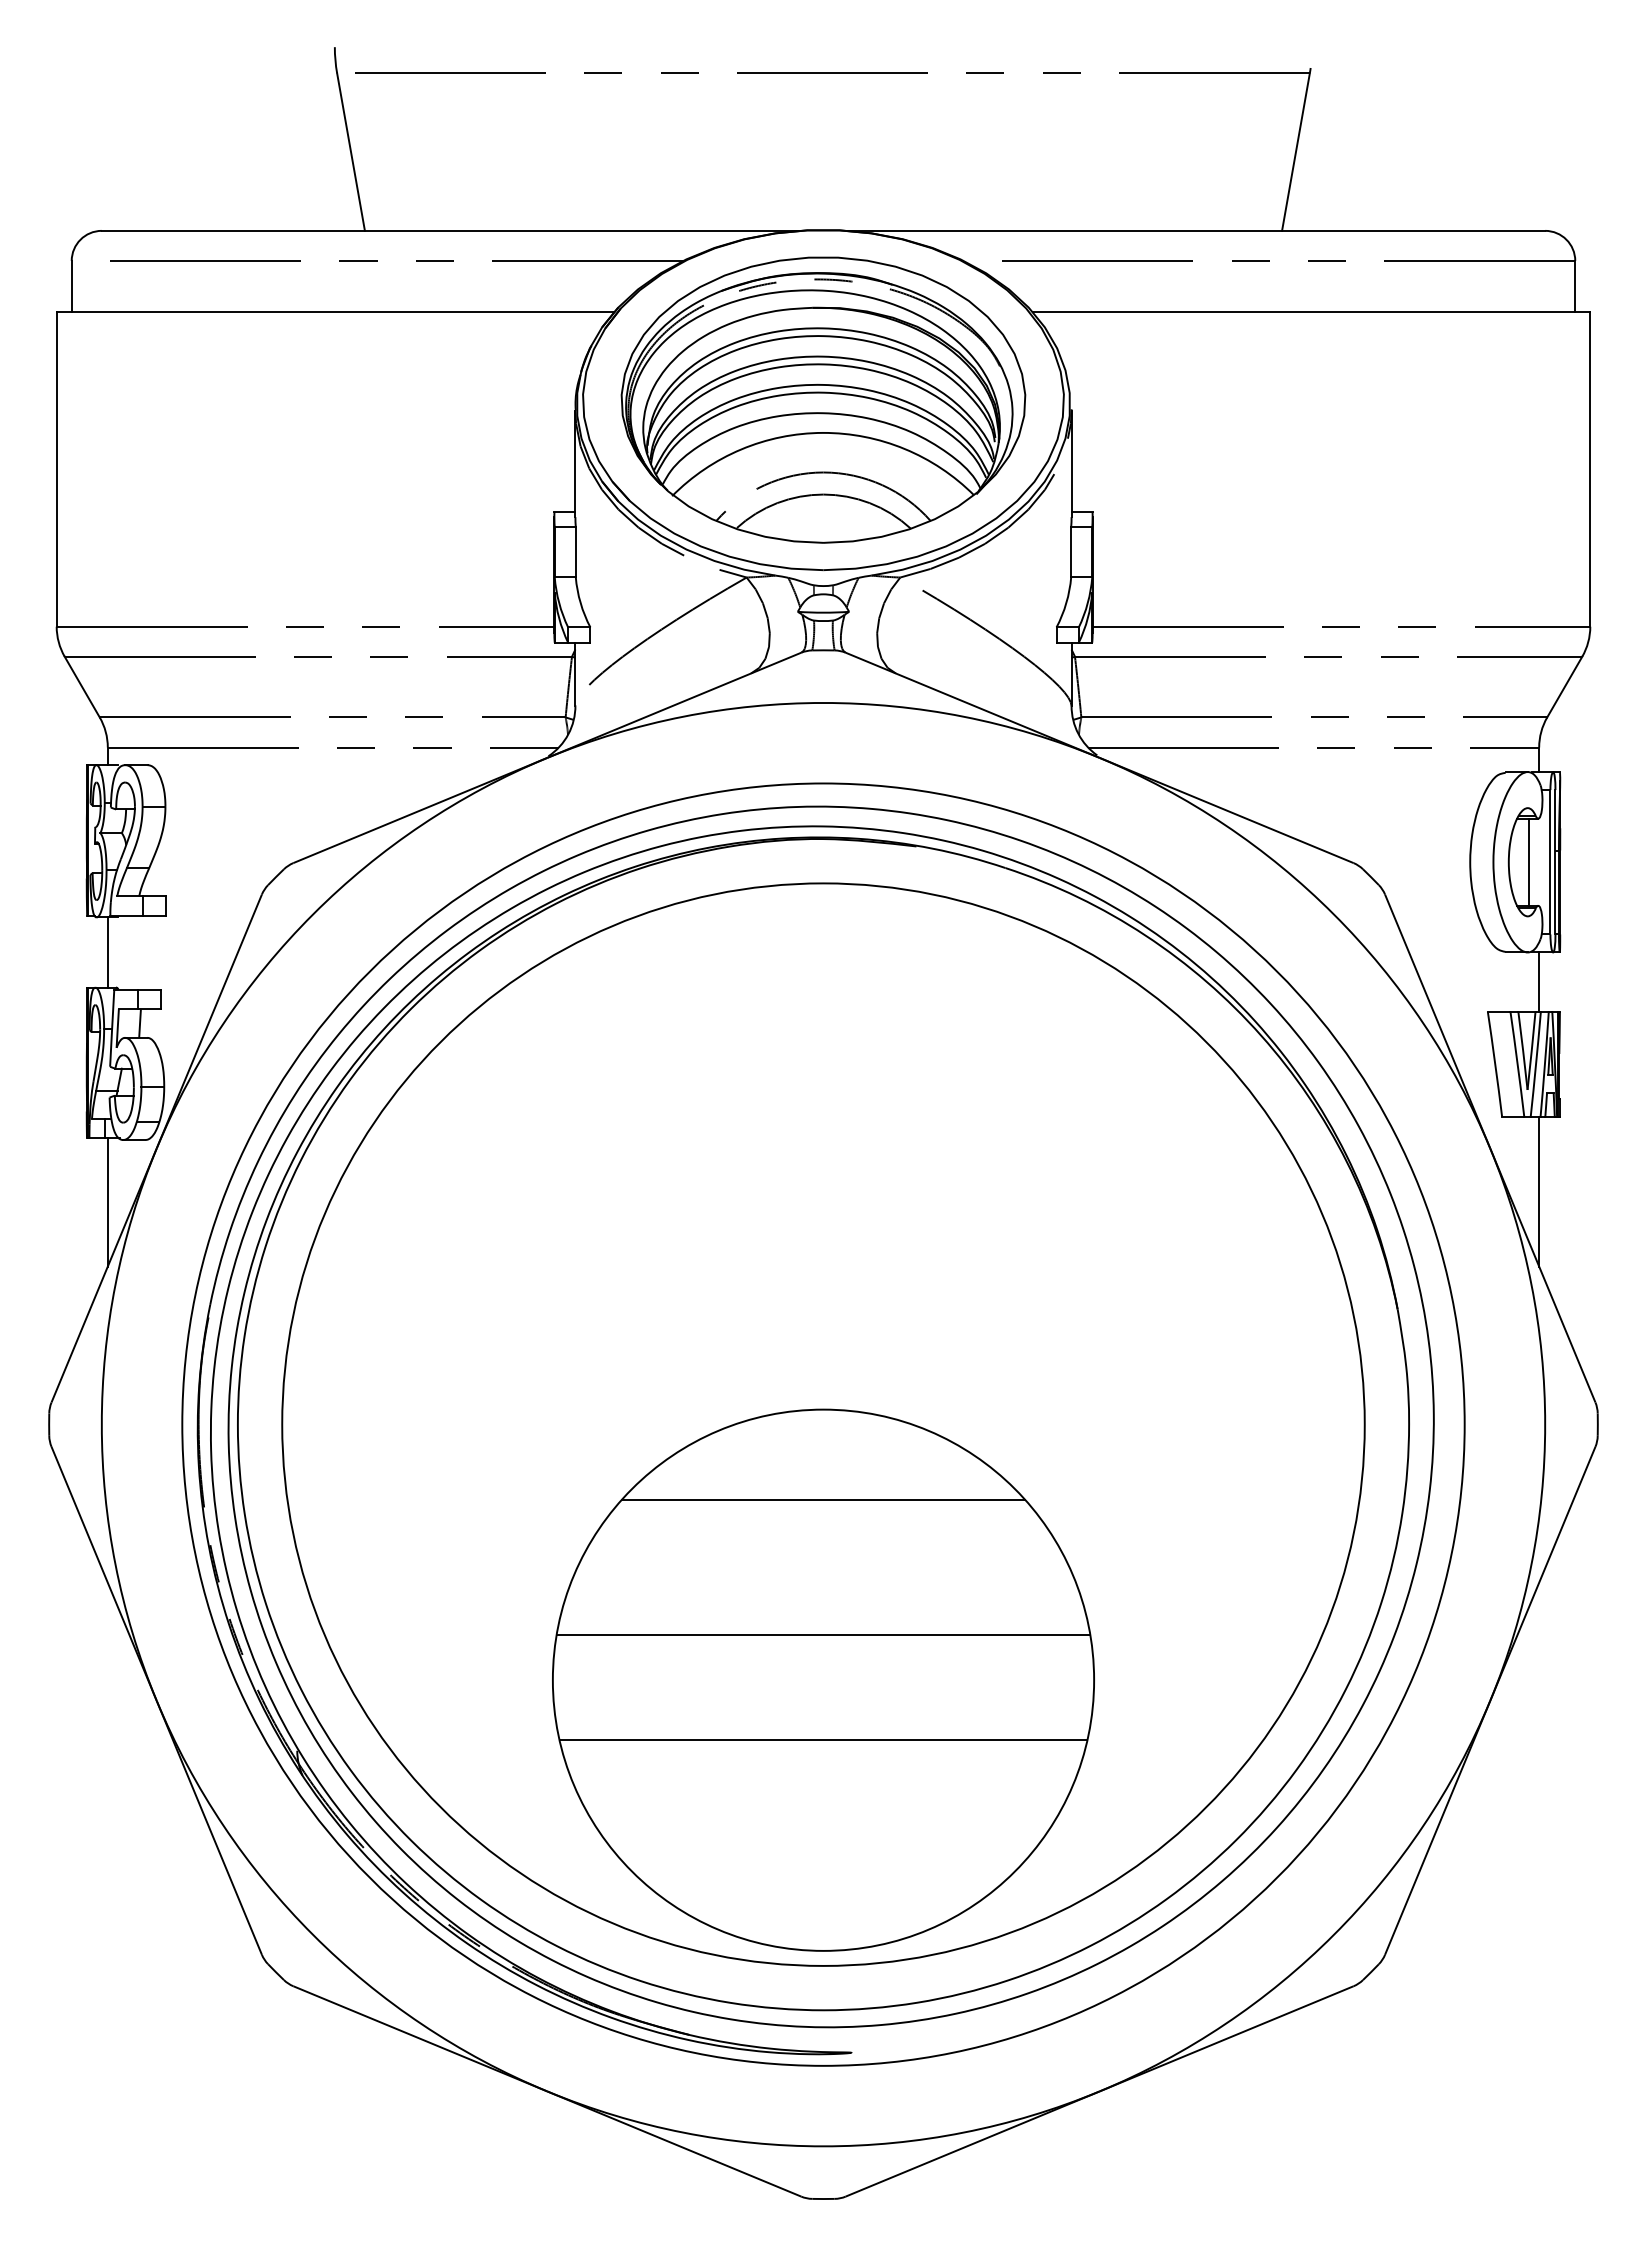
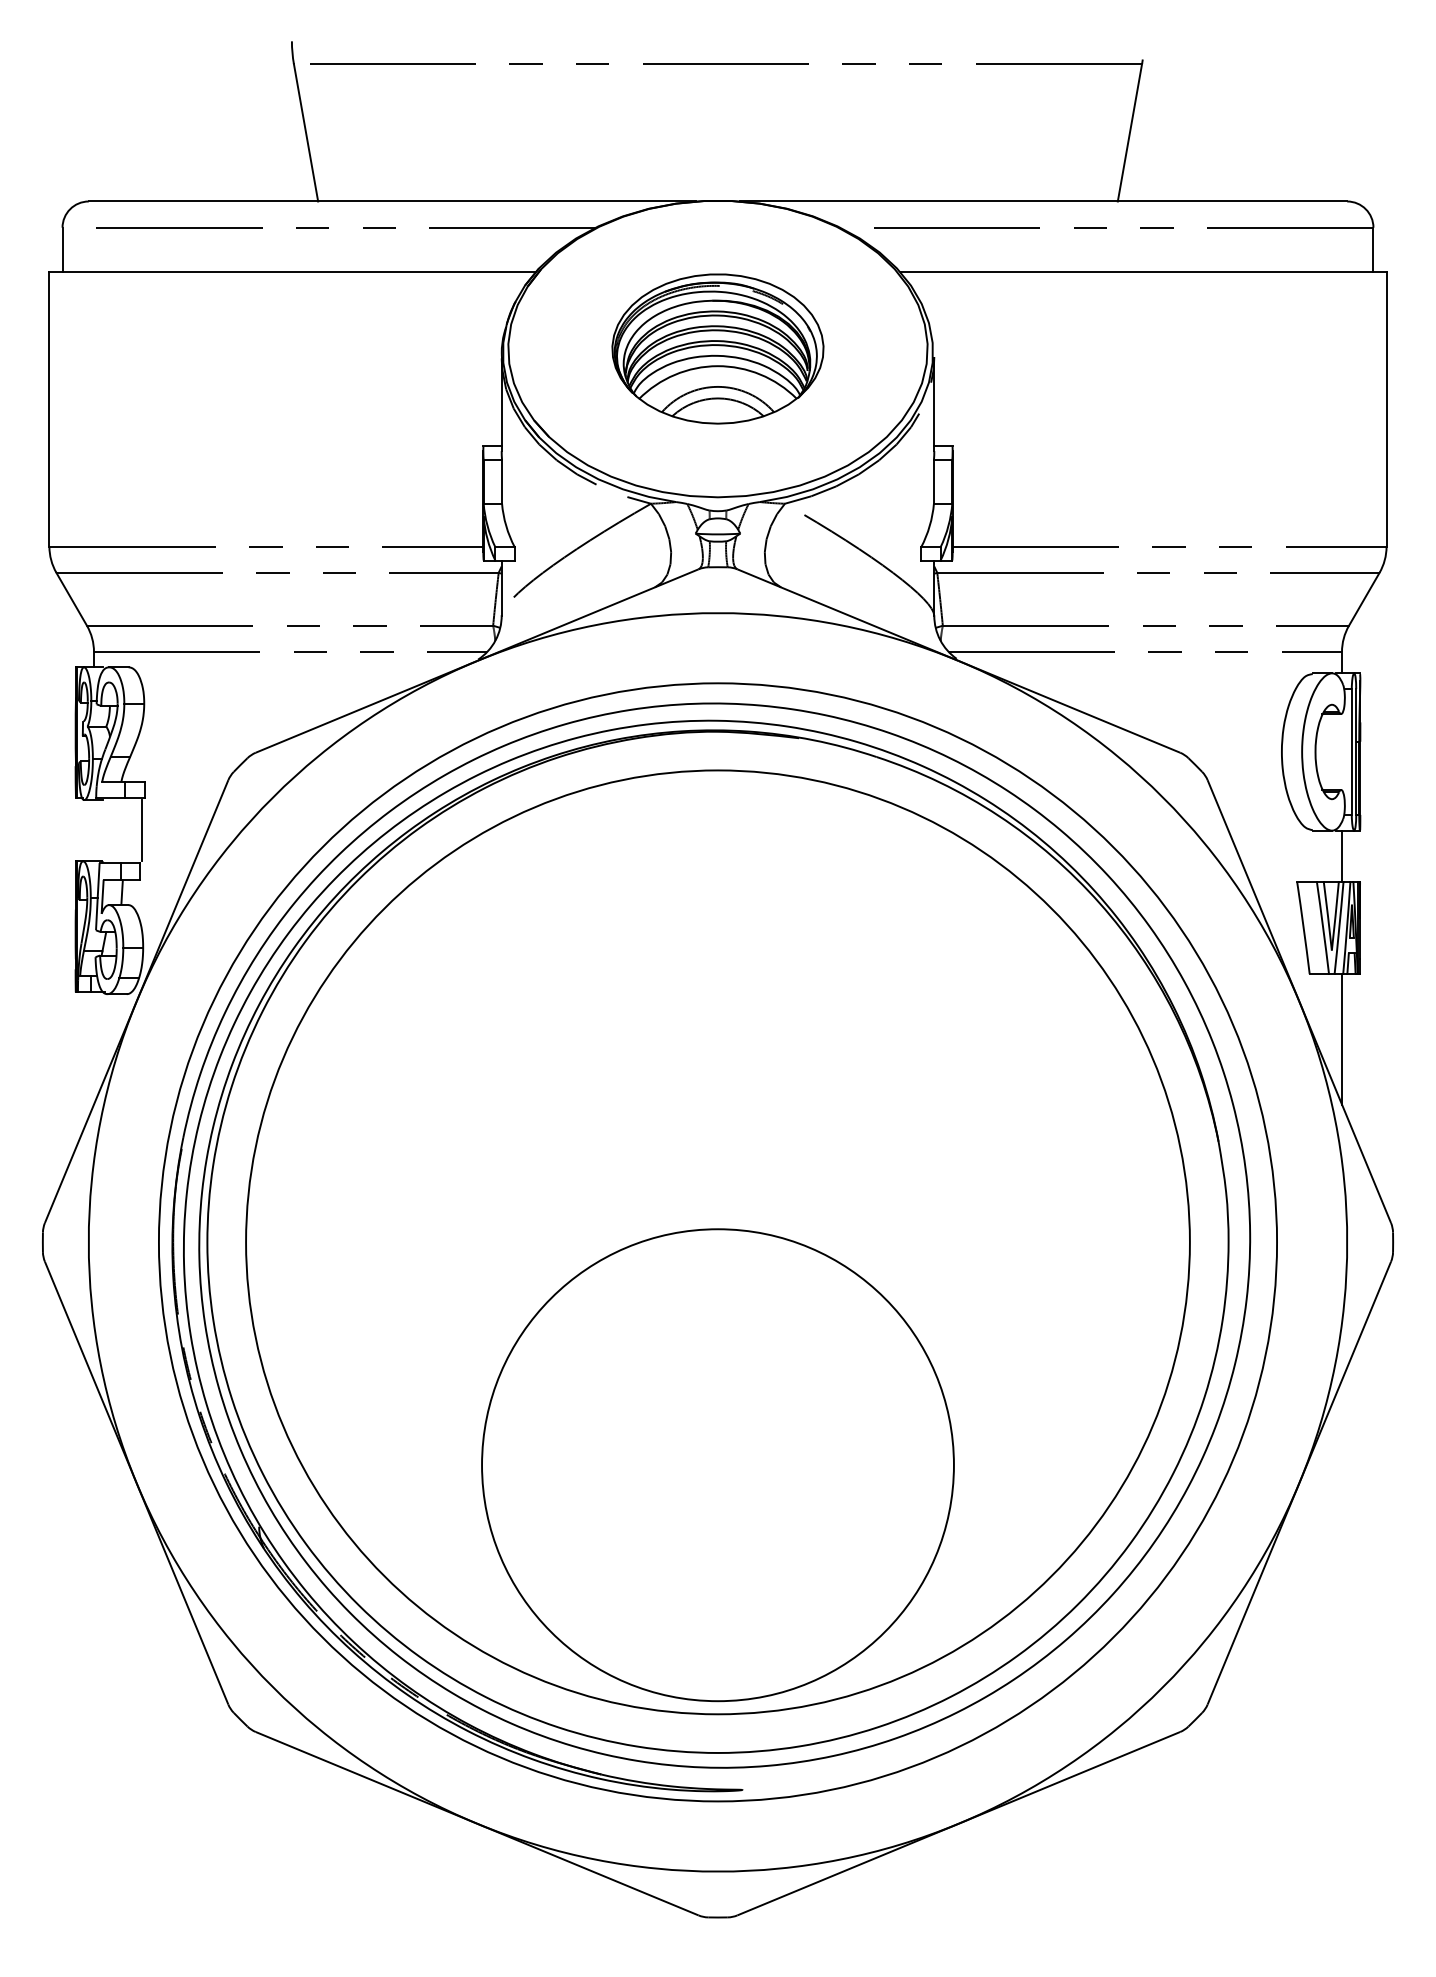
part: (823, 399) -> (718, 348), size x0.6
line: (1529, 861) -> (1333, 751), removed
line: (107, 952) -> (141, 830), moved
line: (107, 1202) -> (93, 1048), removed
line: (823, 1499) -> (718, 1307), removed
line: (823, 1635) -> (718, 1426), removed
line: (823, 1740) -> (718, 1517), removed

